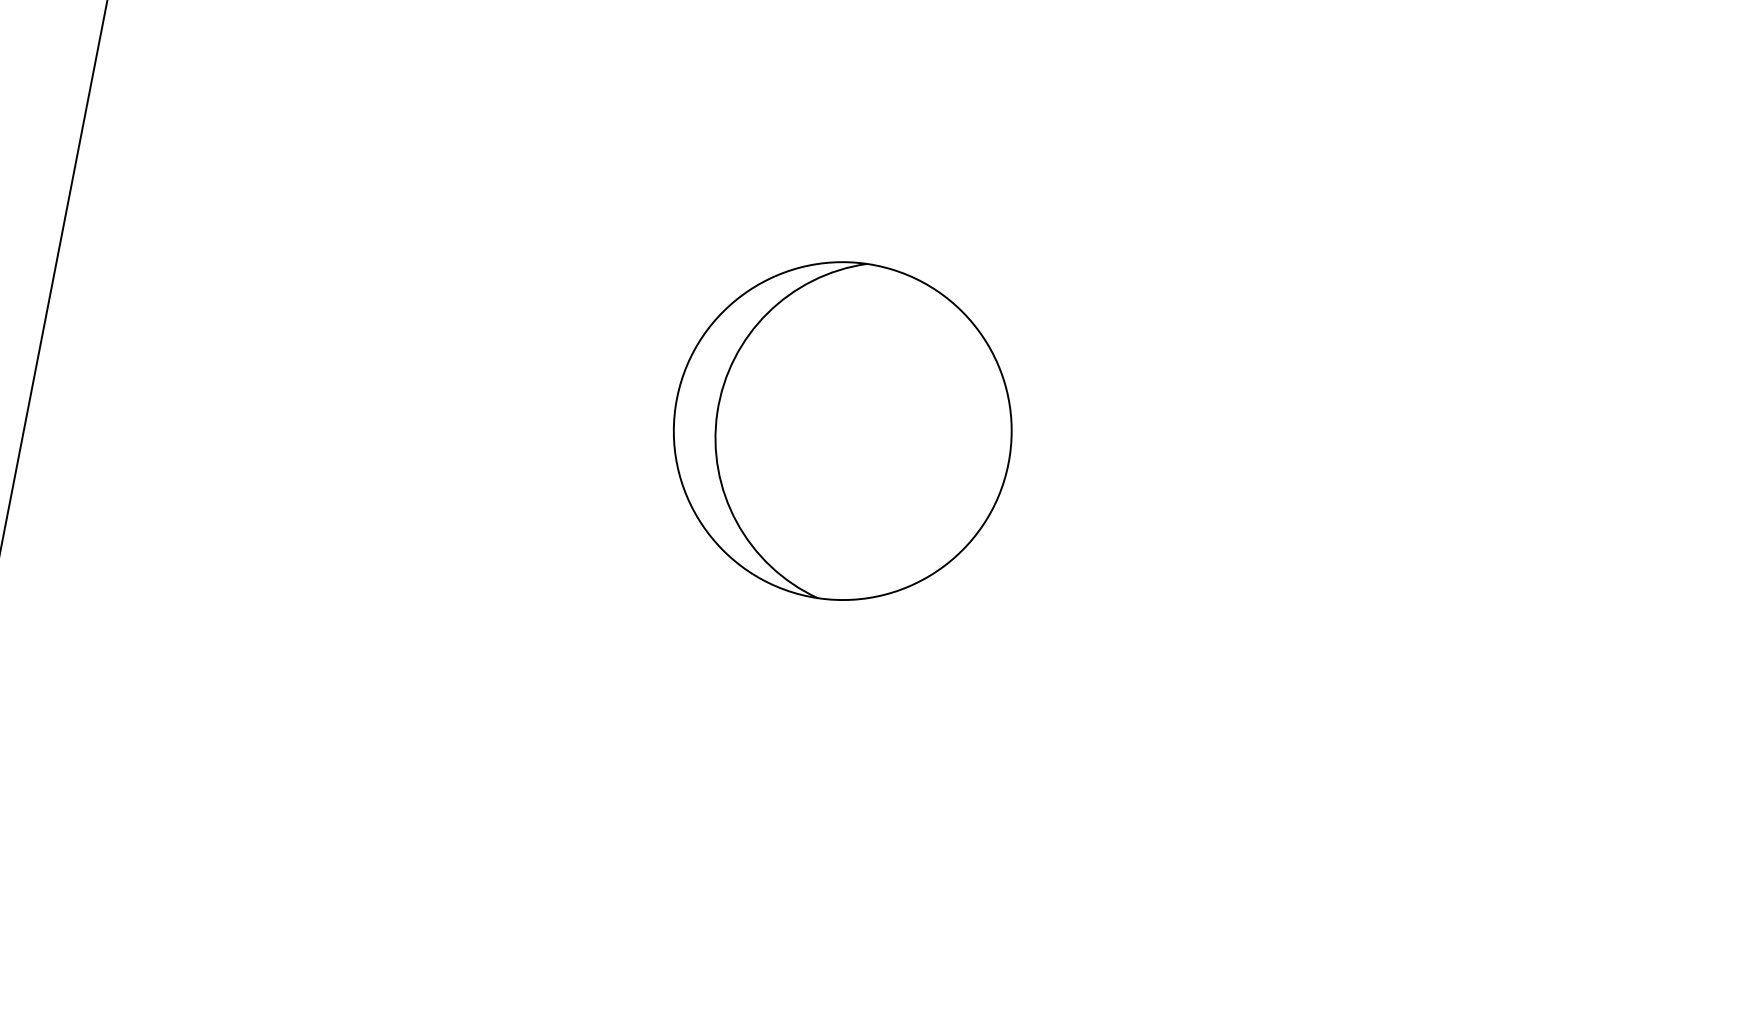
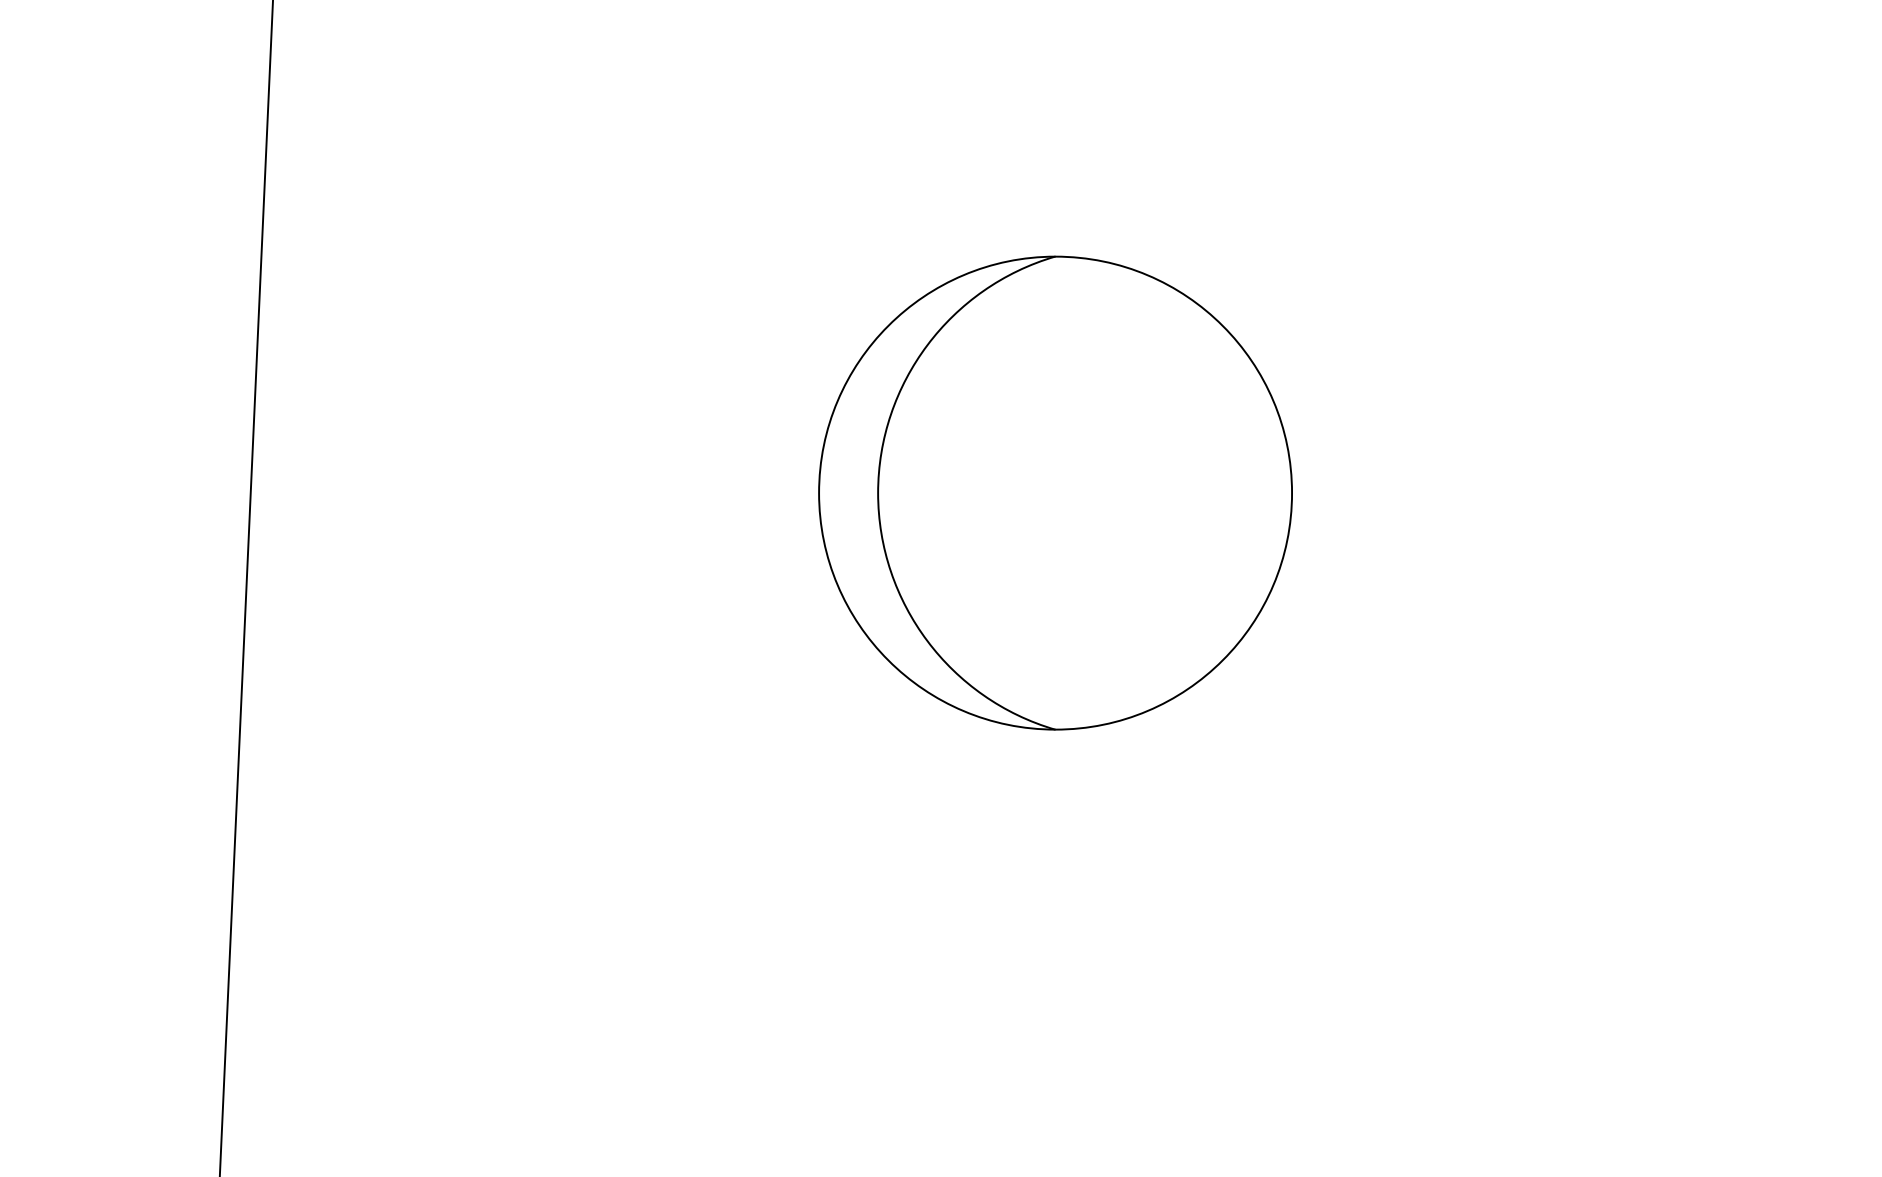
part: (842, 431) -> (1055, 493), size x1.4

